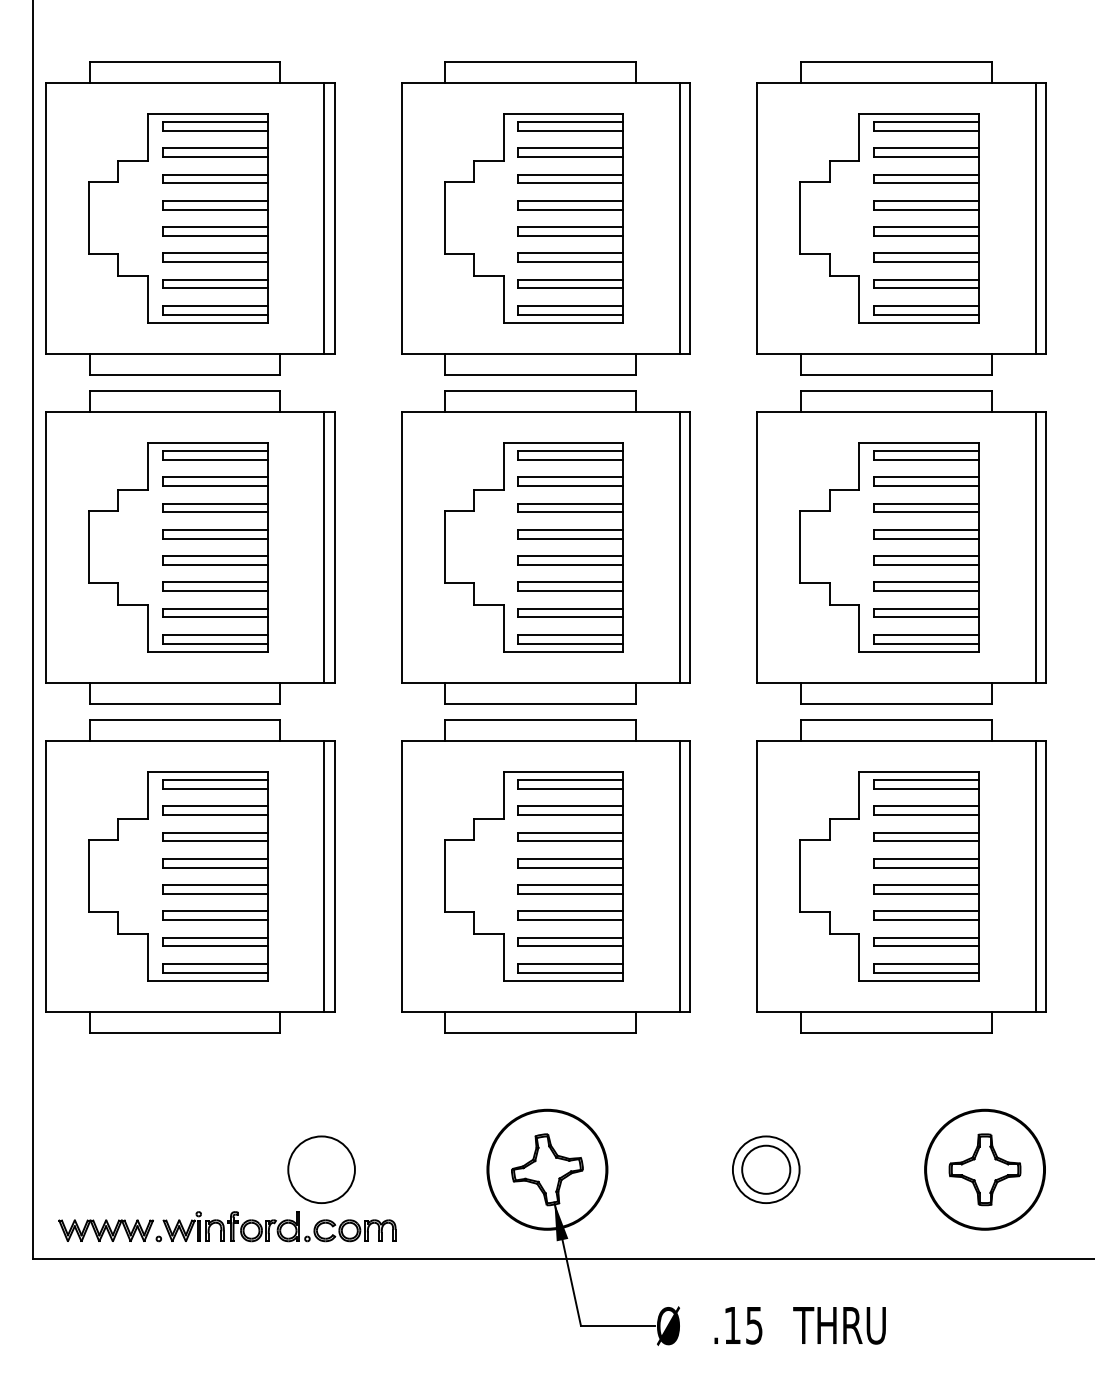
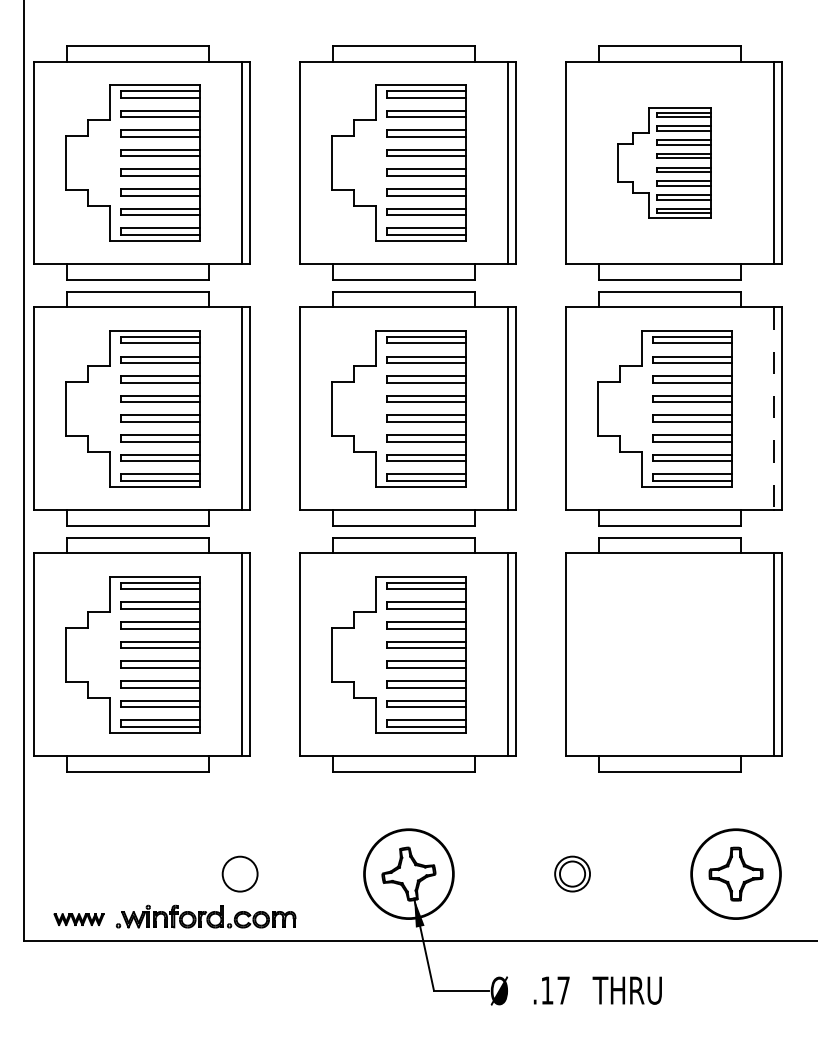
part: (889, 218) -> (664, 163), size x0.7
line: (1035, 547) -> (773, 408), solid -> dashed
part: (889, 876) -> (664, 654), removed
circle: (321, 1169) -> (240, 873), size x0.7
part: (766, 1169) -> (572, 873), size x0.7
part: (105, 1230) -> (78, 919), size x0.7
text: (754, 1325) -> (563, 990), .15 -> .17

